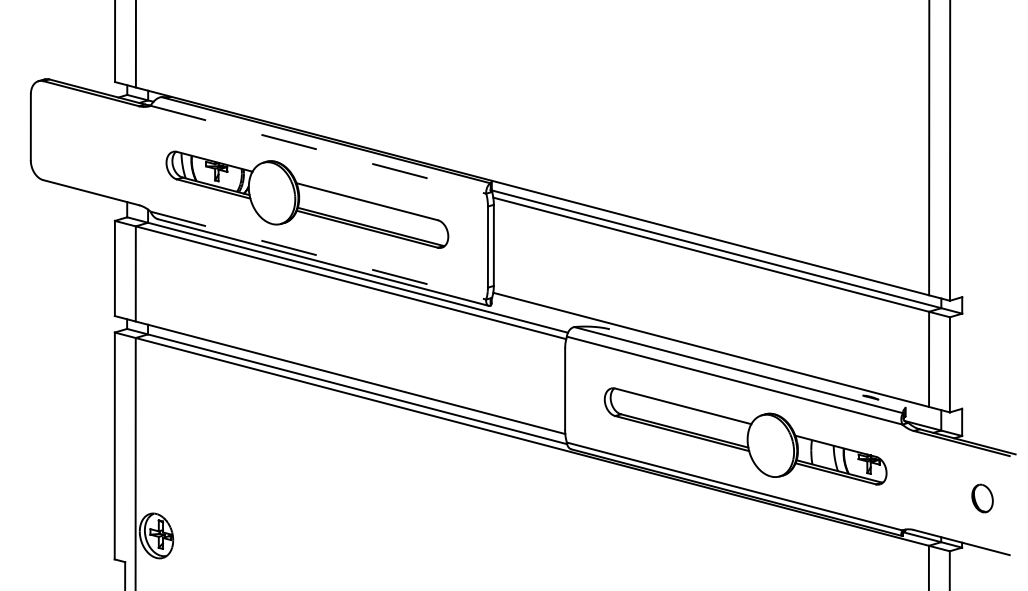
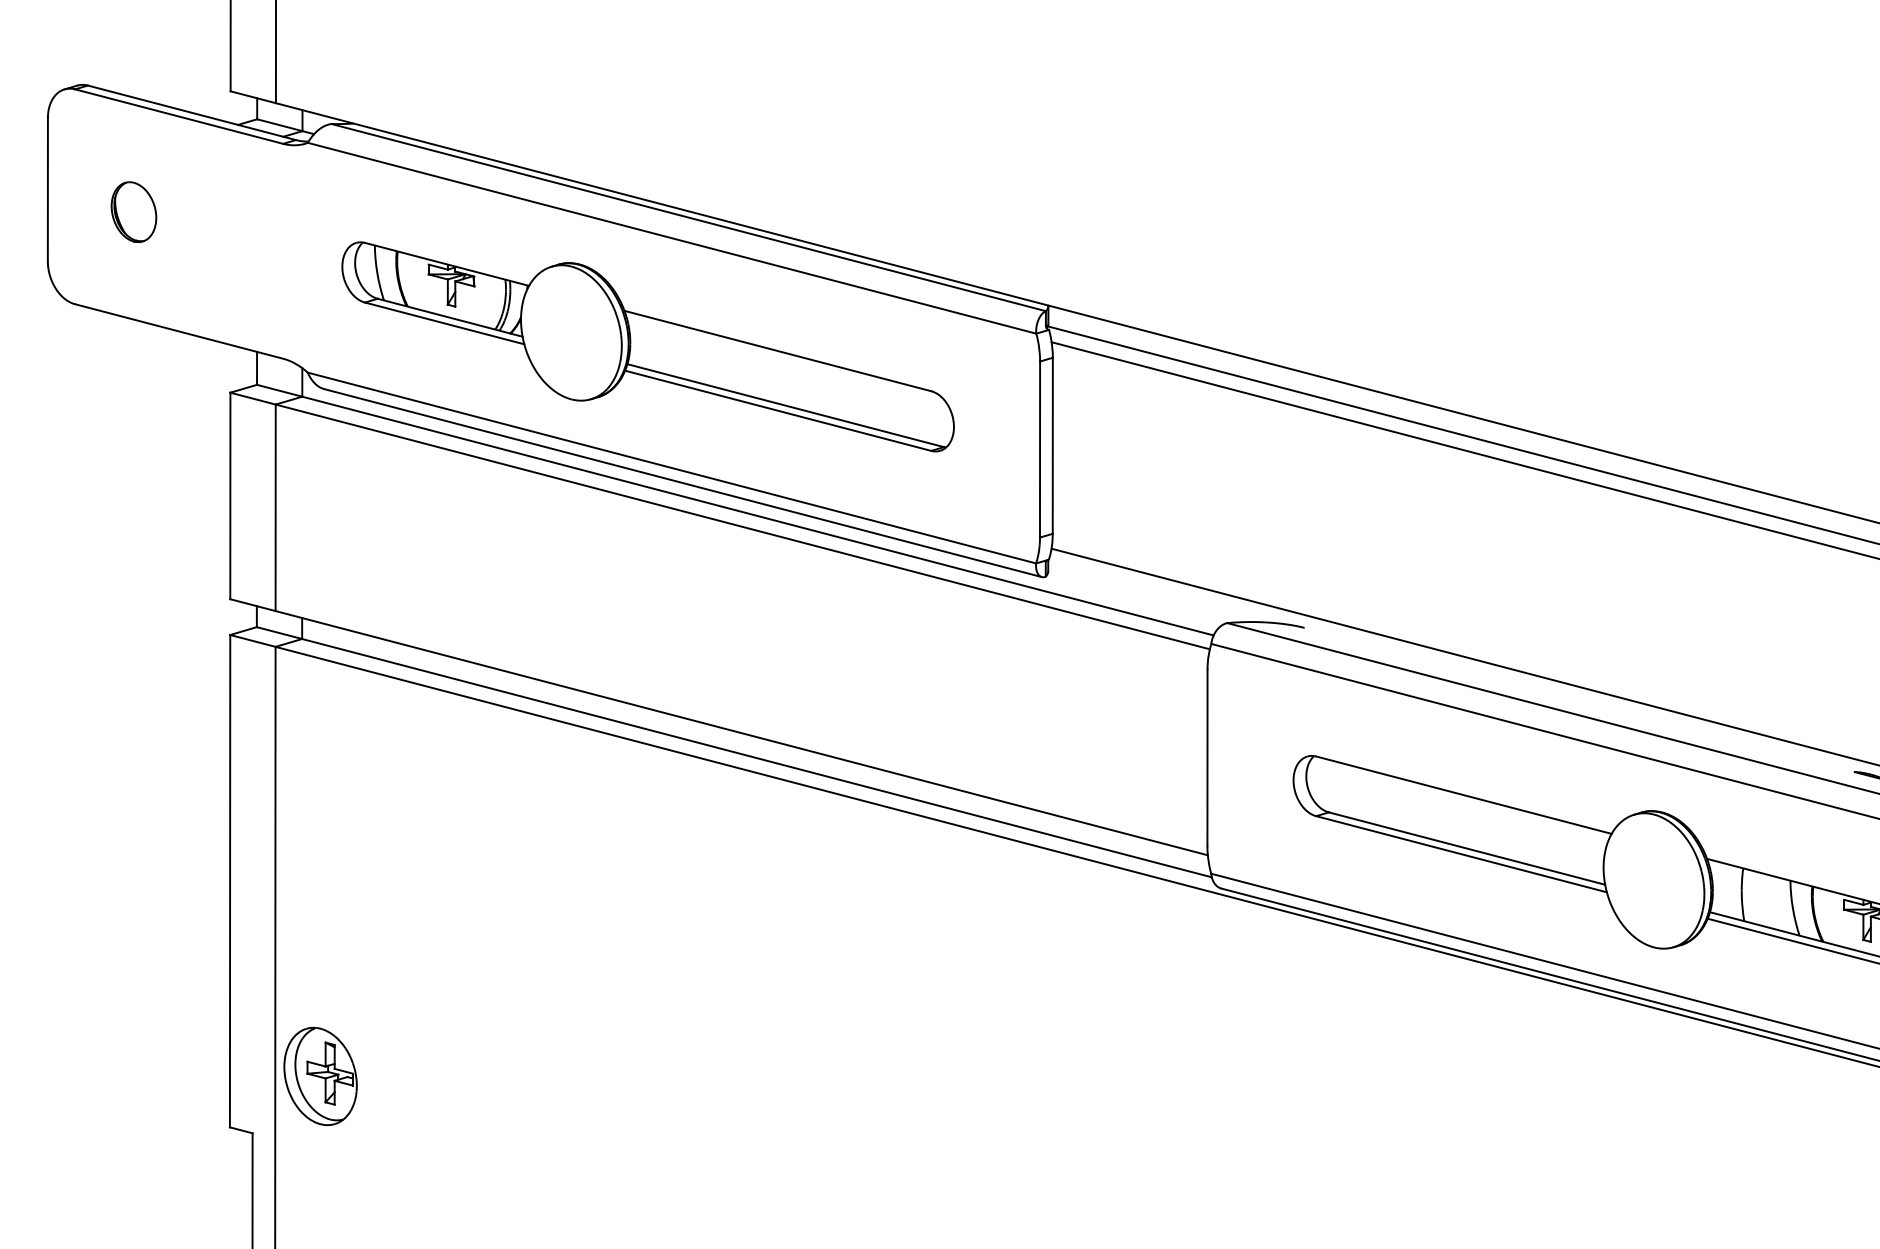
part: (70, 137) -> (133, 211), added
line: (318, 149) -> (672, 237), dashed -> solid
line: (318, 255) -> (672, 467), dashed -> solid

